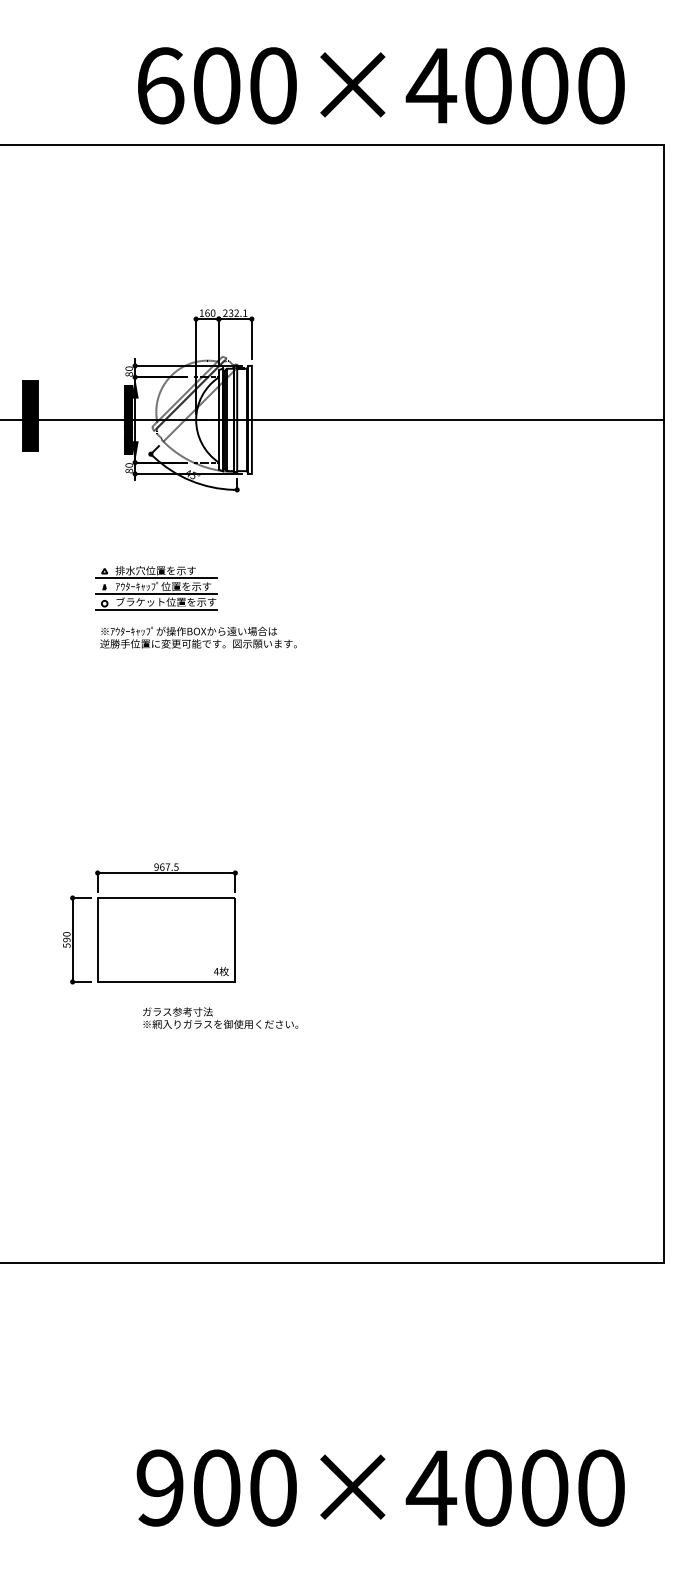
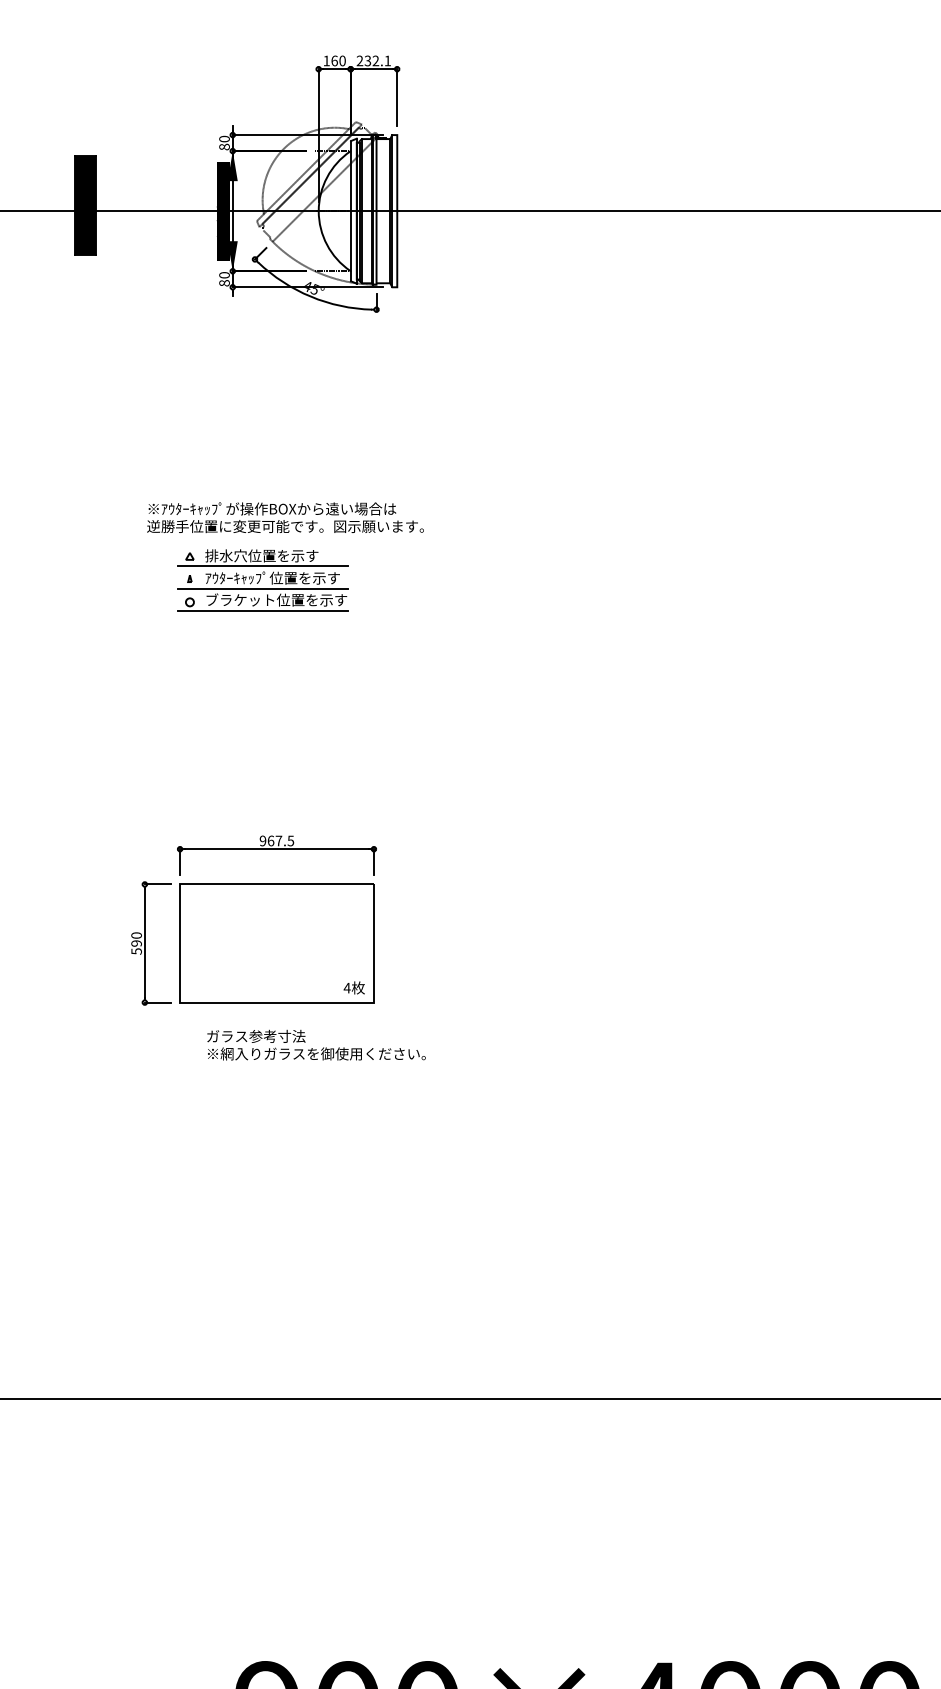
part: (156, 588) -> (262, 580), moved
text: (198, 637) -> (285, 517), moved
text: (220, 1017) -> (316, 1044), moved

